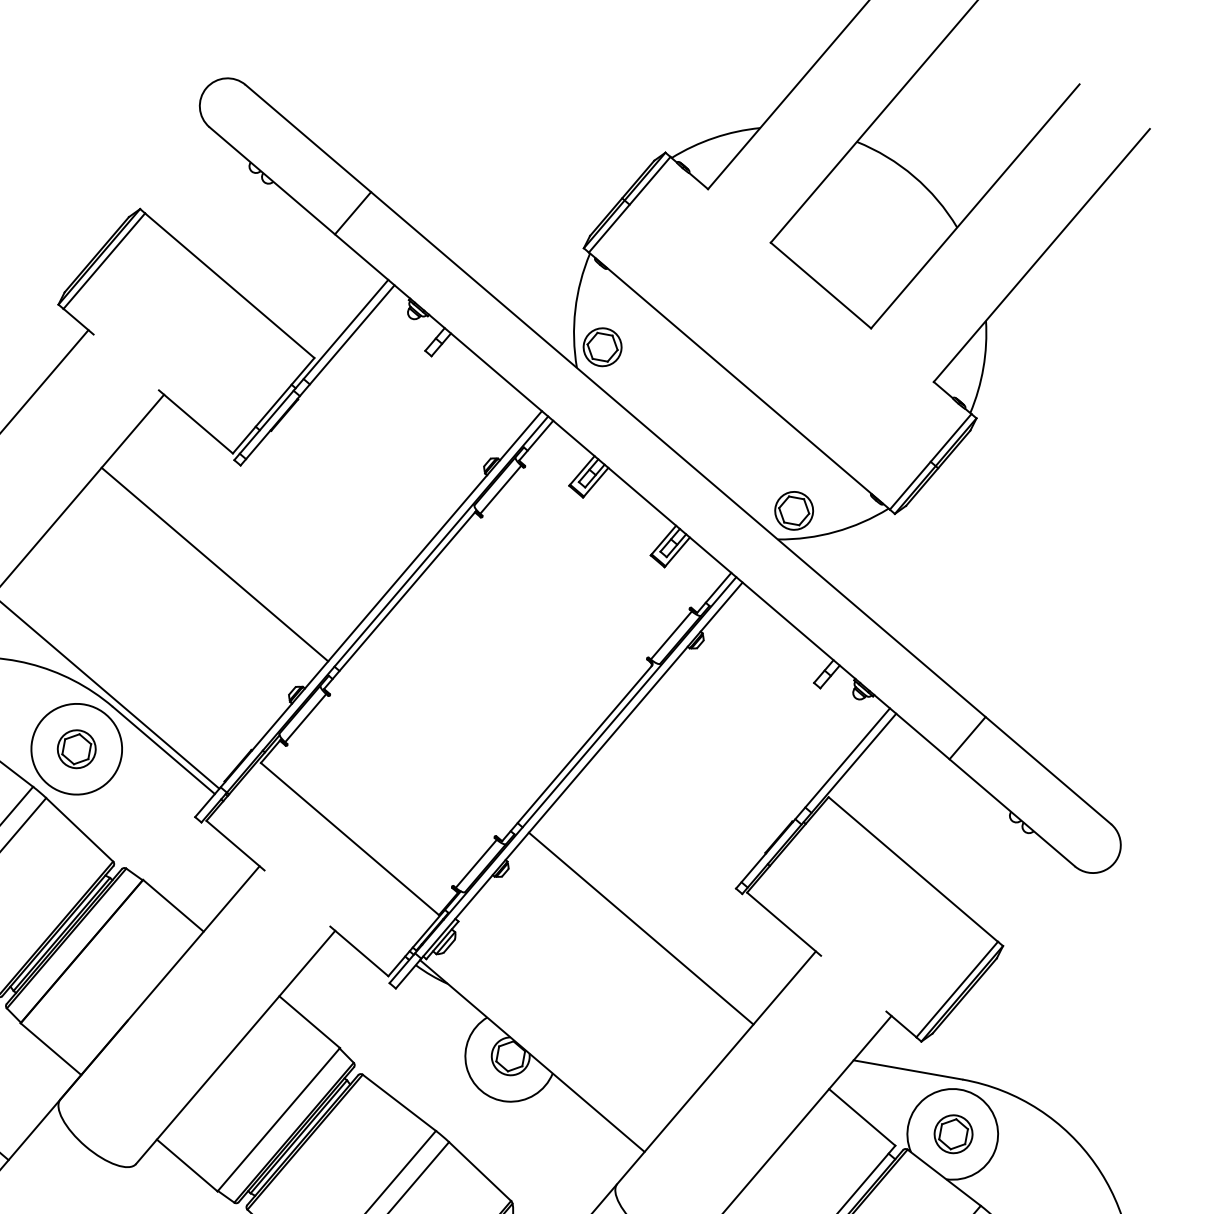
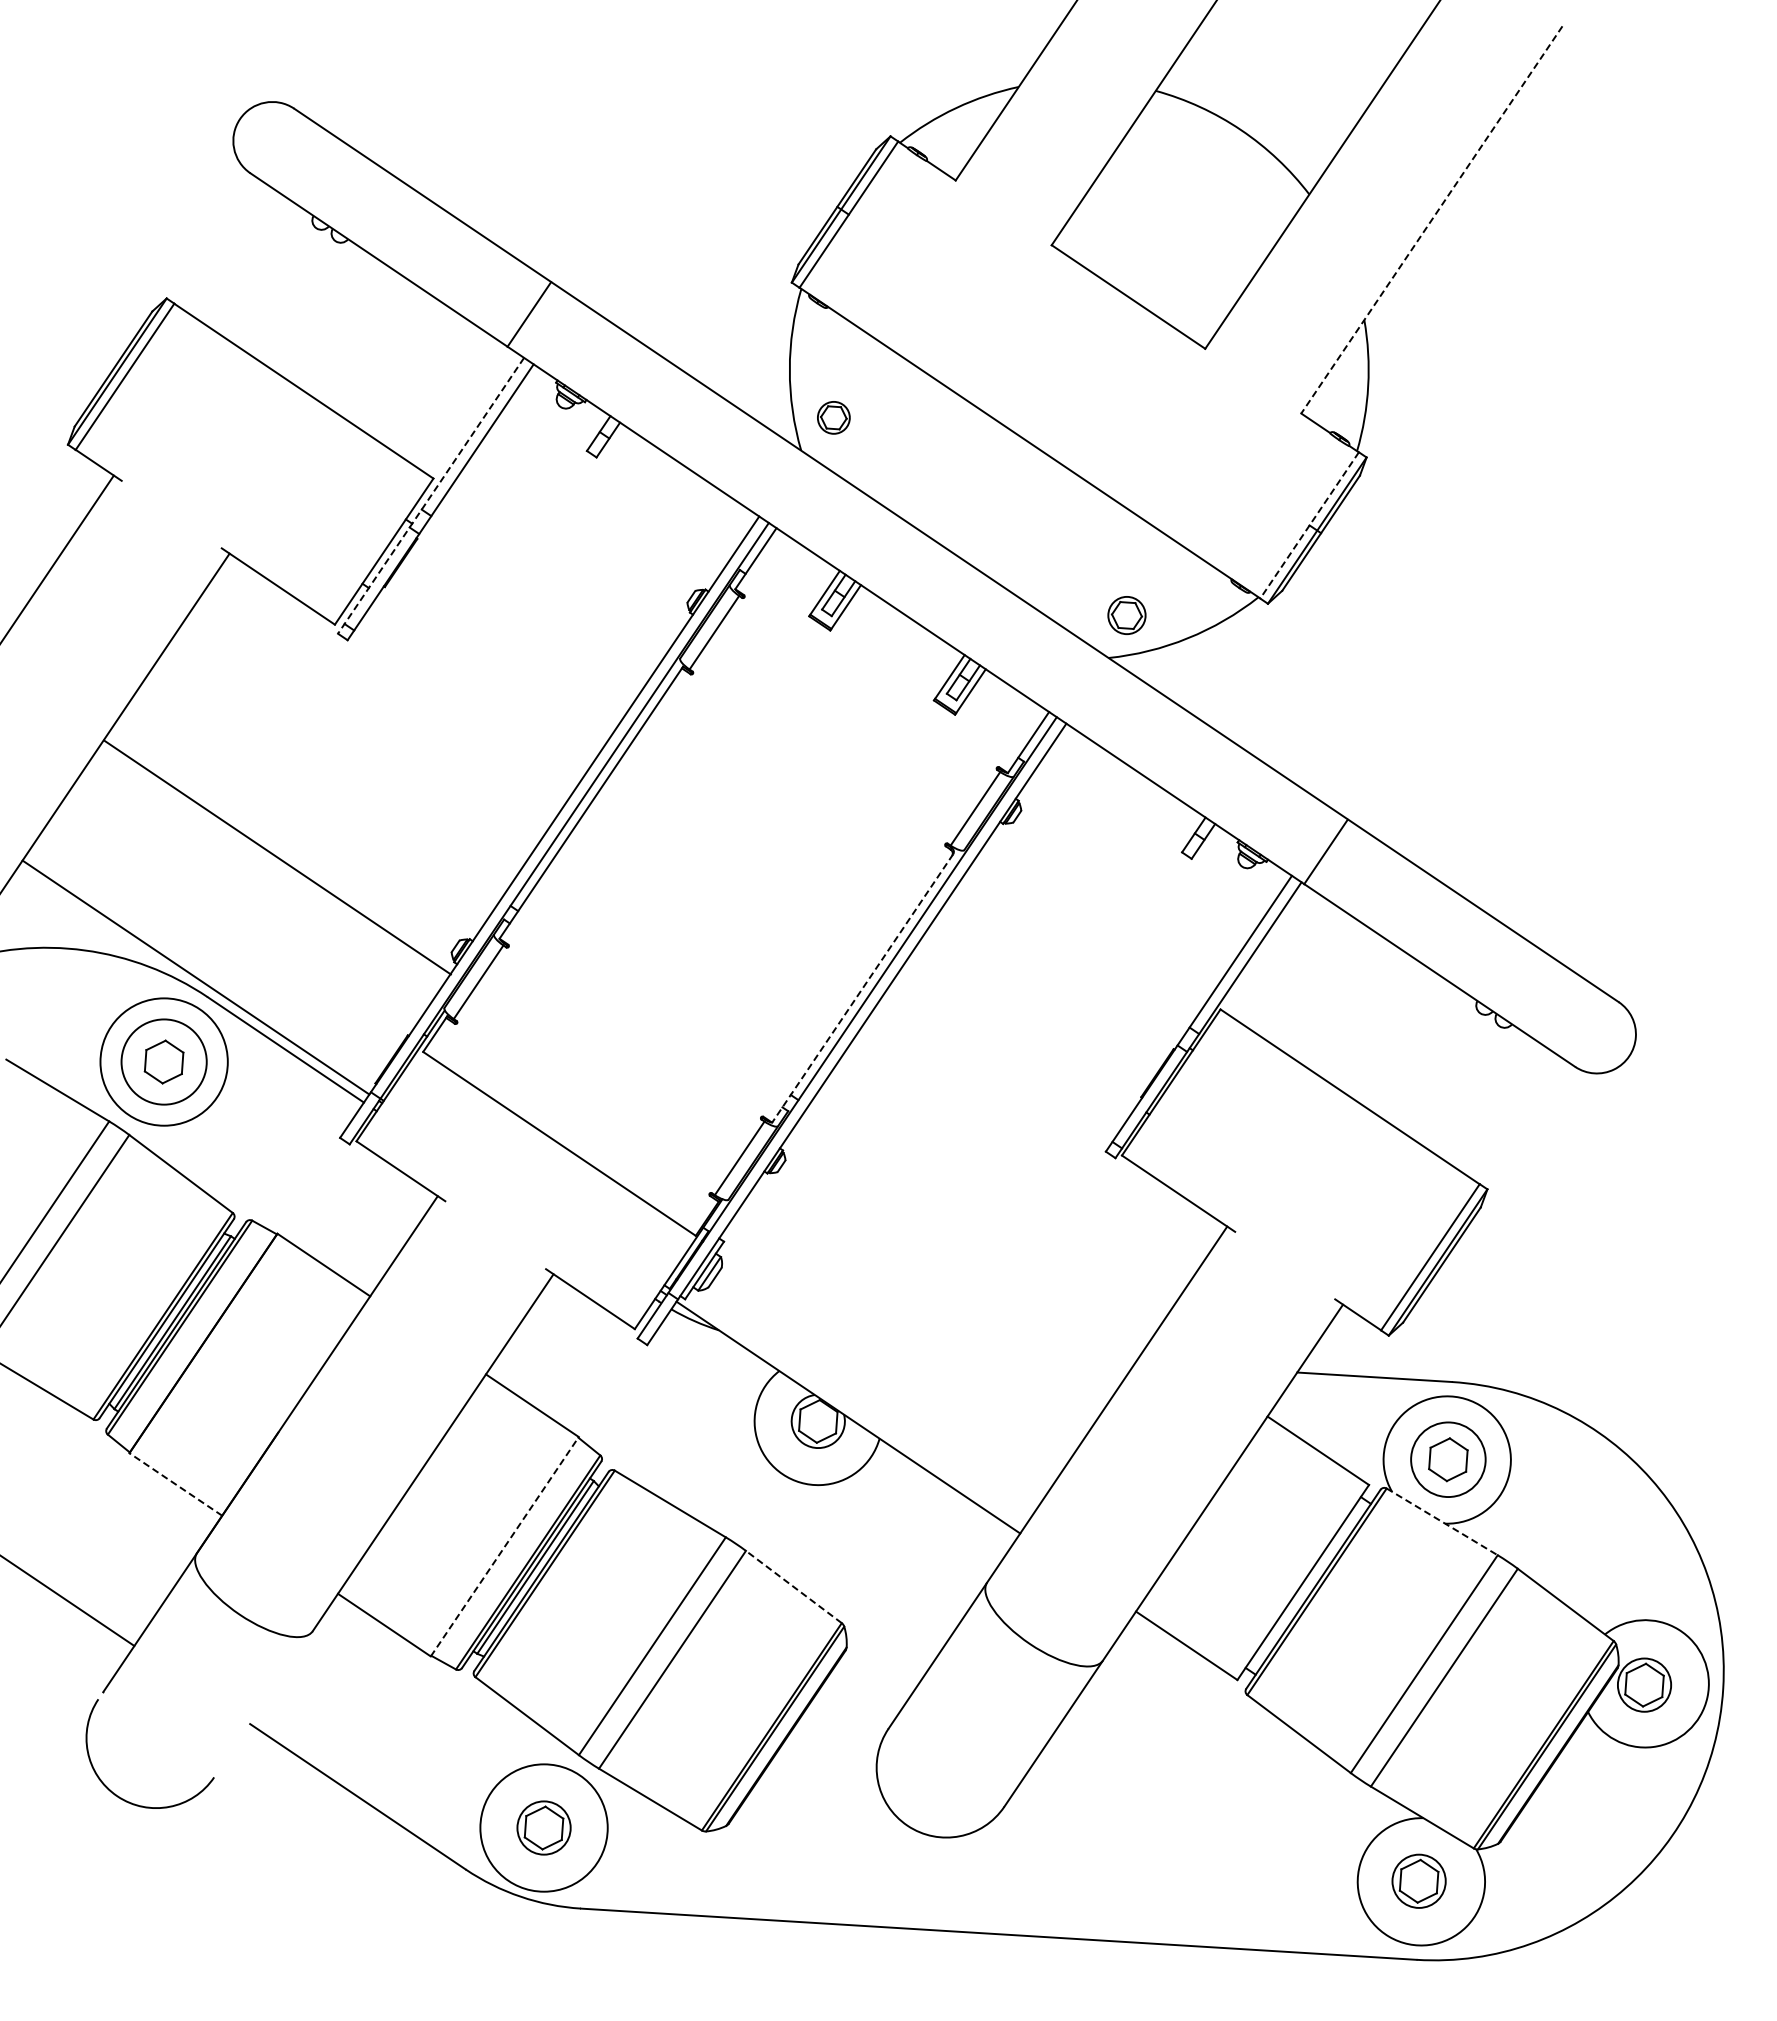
line: (353, 213) -> (529, 314), moved
line: (1041, 255) -> (1431, 219), solid -> dashed
part: (602, 347) -> (833, 417), size x0.6
line: (310, 370) -> (430, 496), solid -> dashed
line: (930, 461) -> (1309, 525), solid -> dashed
part: (793, 510) -> (1126, 615), size x0.7
line: (214, 564) -> (277, 857), moved
line: (967, 737) -> (1325, 851), moved
circle: (76, 748) -> (163, 1061), size x1.6
line: (576, 753) -> (862, 988), solid -> dashed
line: (640, 928) -> (979, 1222), removed
line: (50, 1049) -> (175, 1484), solid -> dashed
line: (279, 1119) -> (505, 1546), solid -> dashed
circle: (953, 1134) -> (1448, 1459), size x1.4
line: (479, 1171) -> (793, 1586), solid -> dashed
line: (944, 1177) -> (1442, 1521), solid -> dashed

